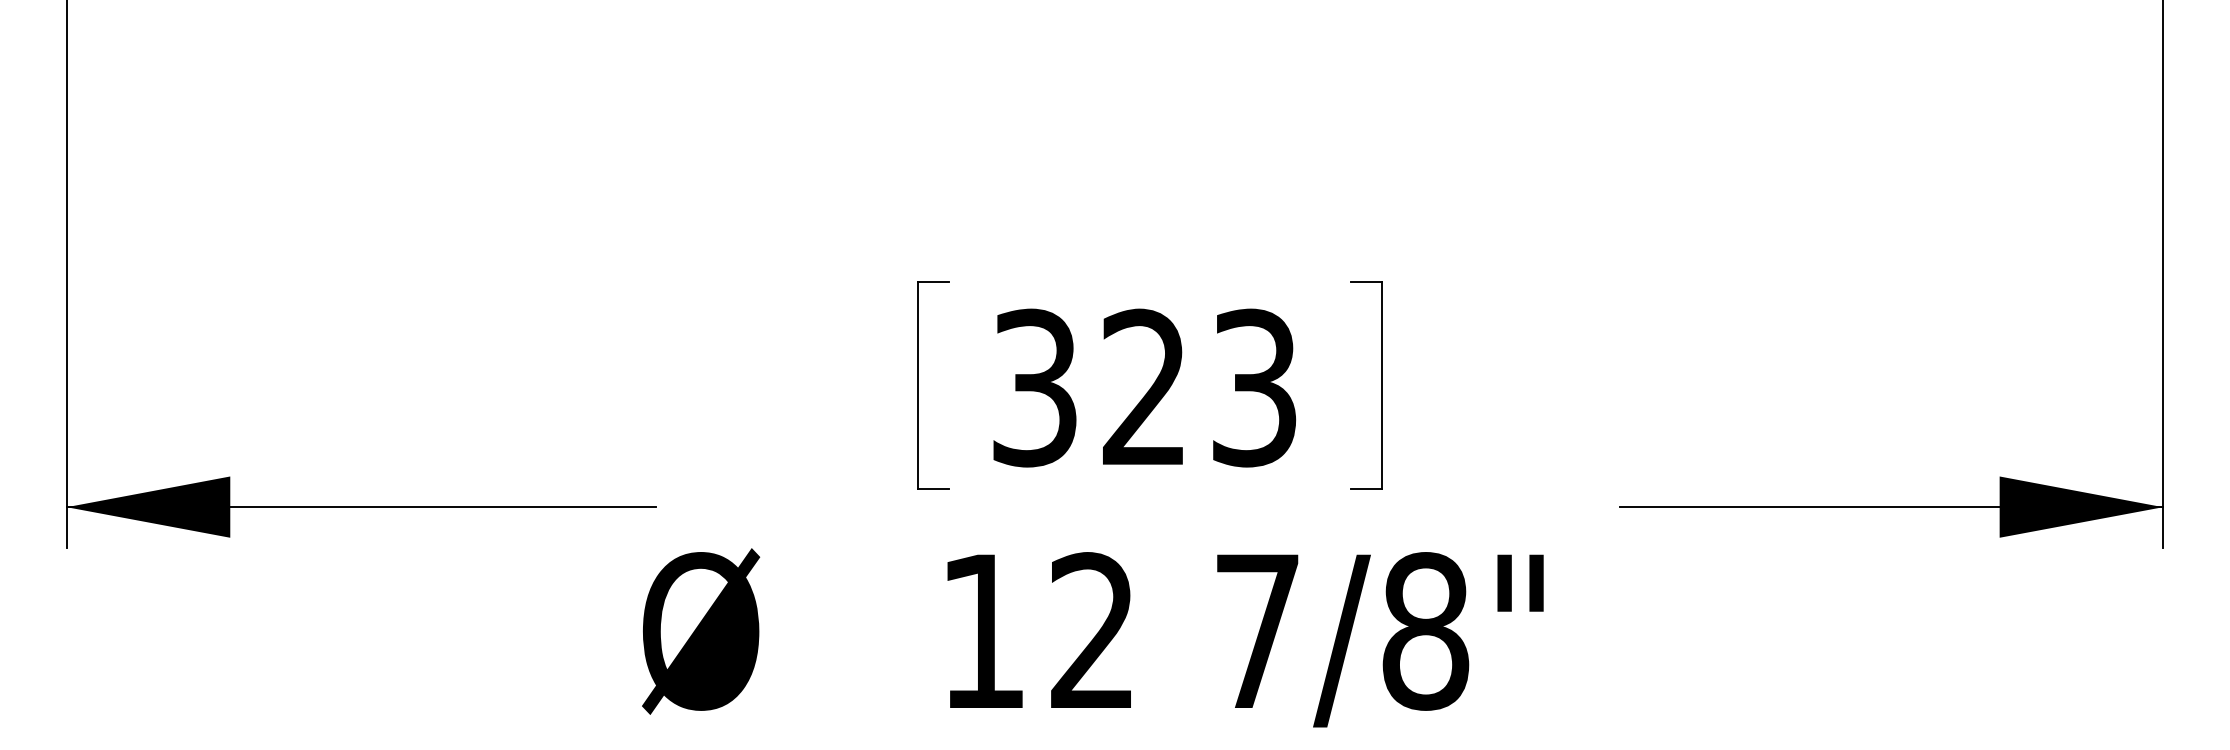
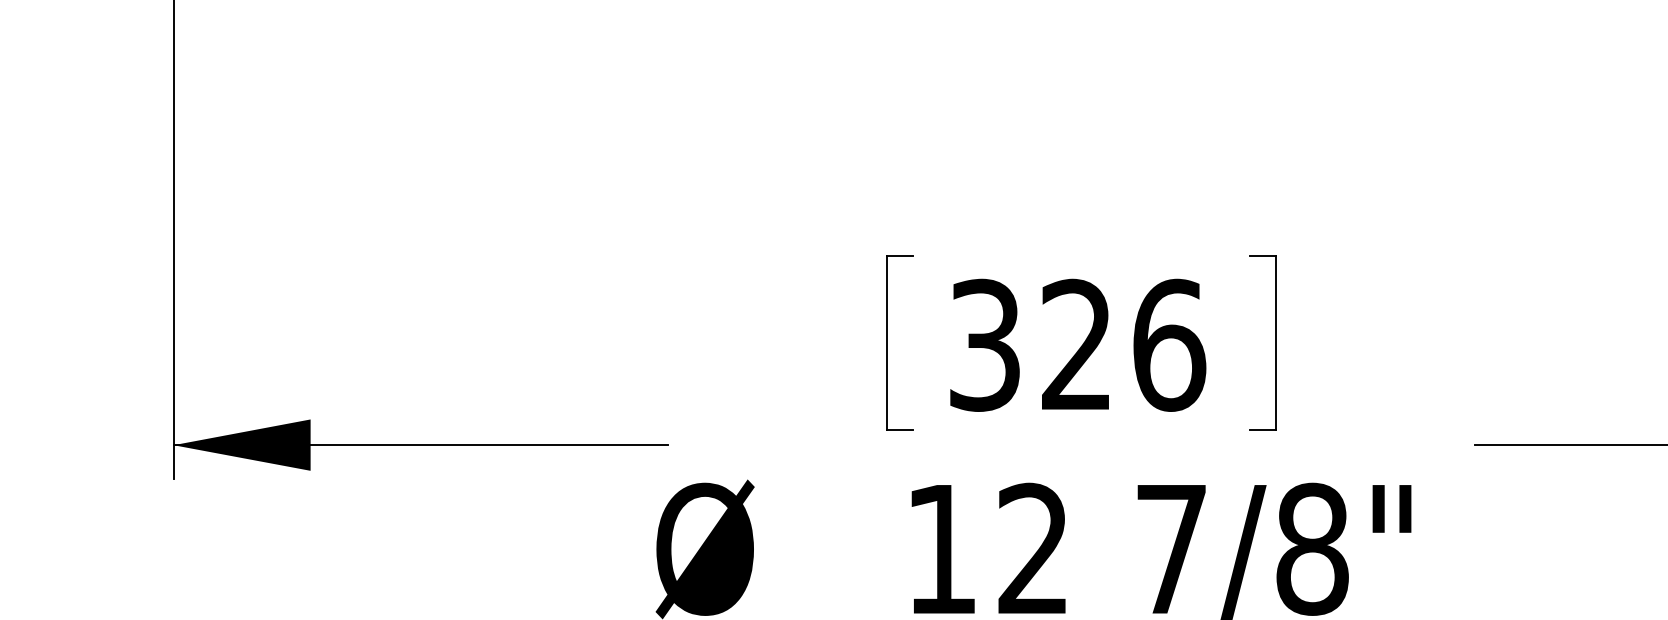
text: (1255, 387) -> (1169, 344), 323 -> 326

